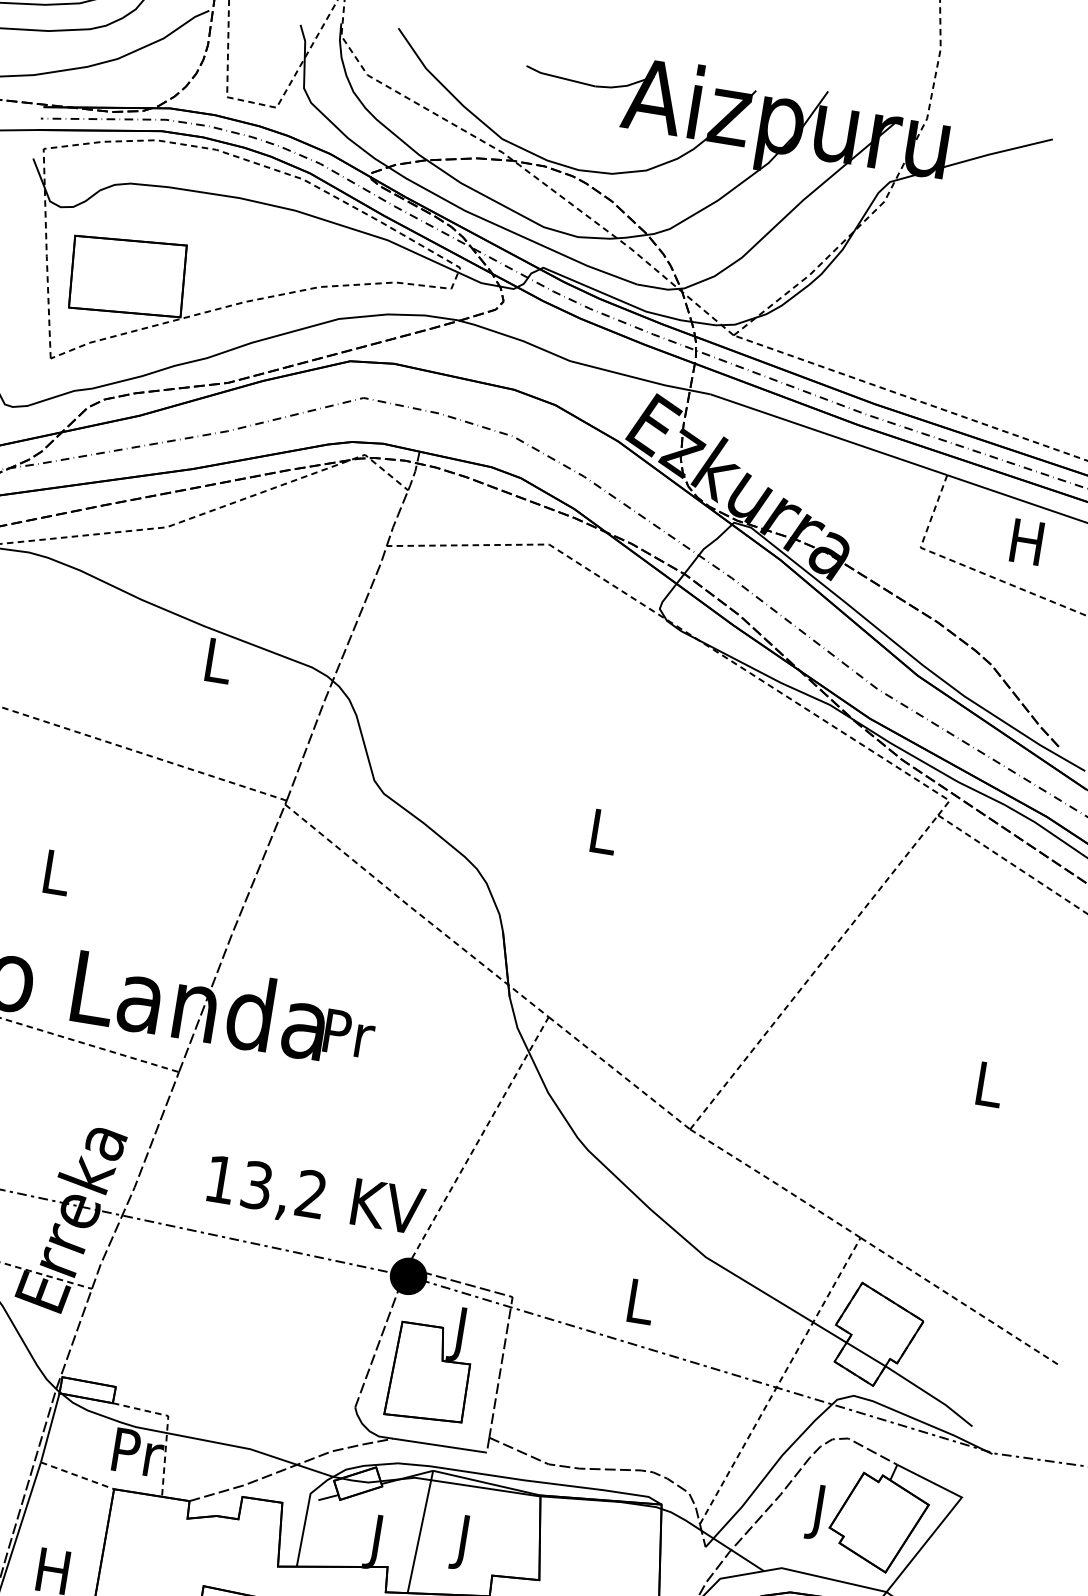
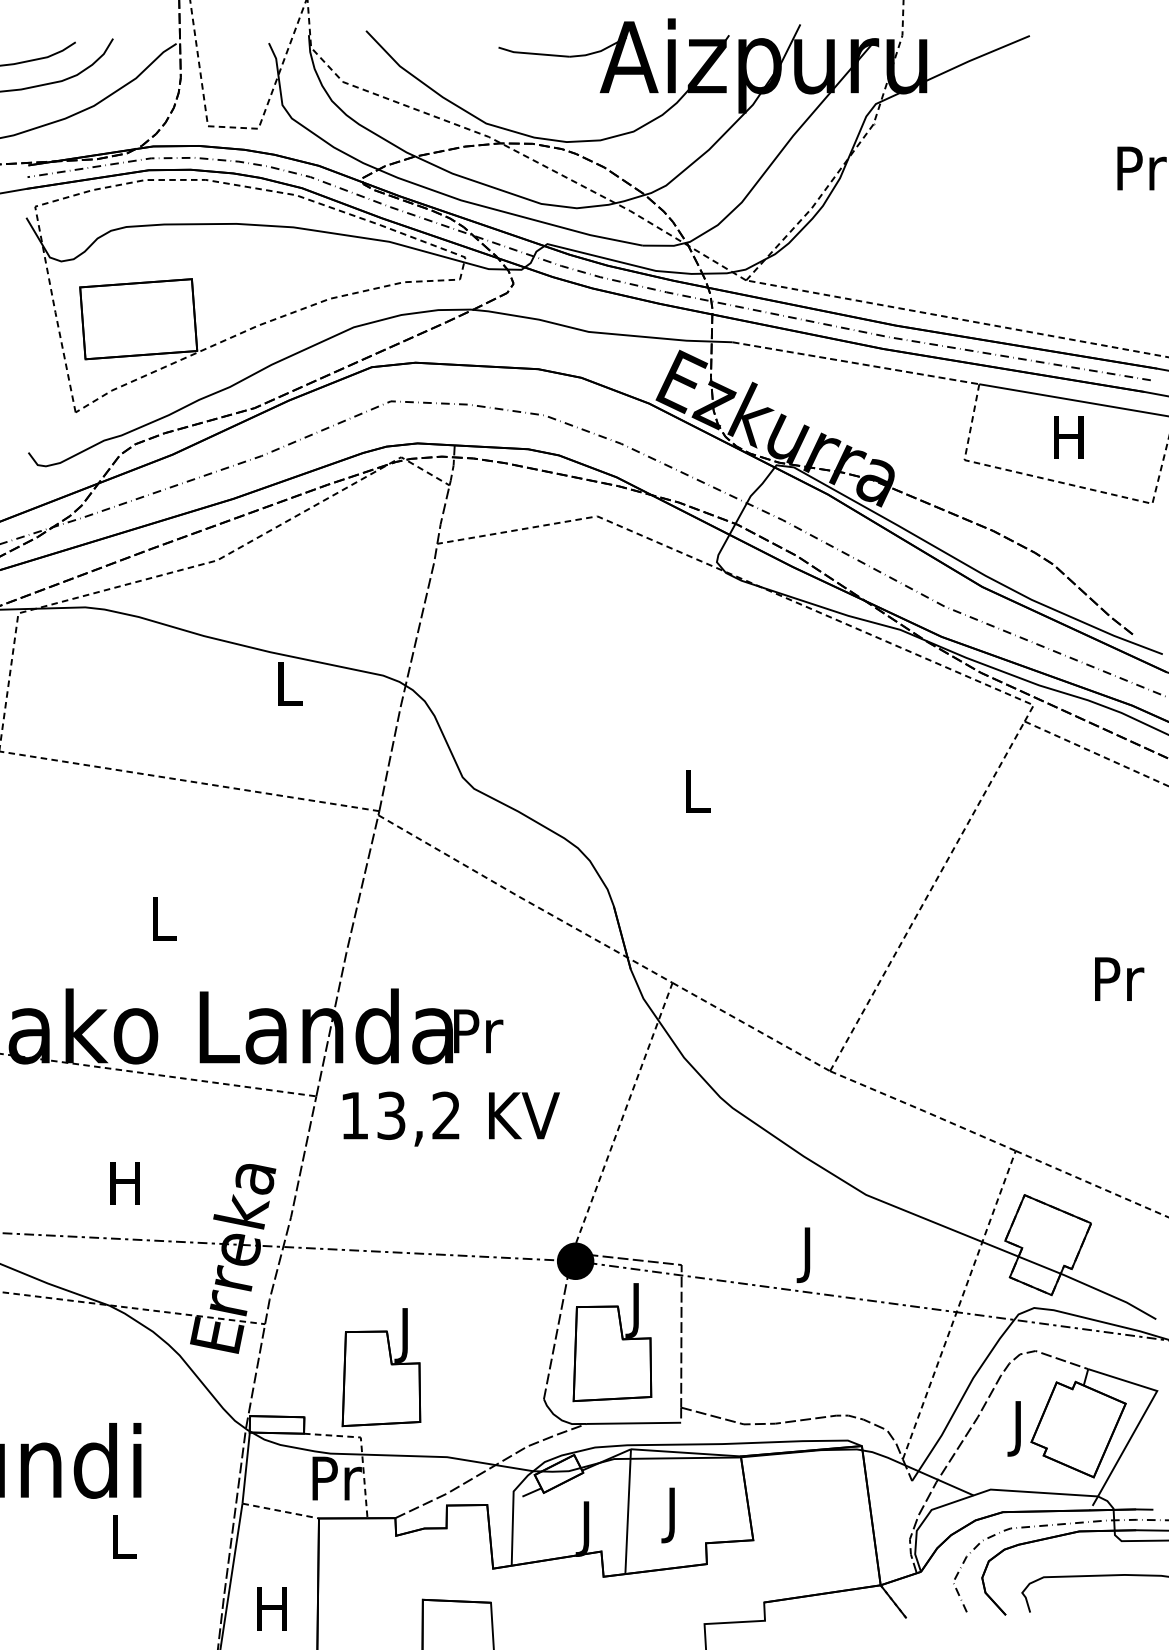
line: (829, 435) -> (856, 363), solid -> dashed
text: (990, 1084) -> (1119, 978), L -> Pr
text: (314, 1197) -> (450, 1118), moved
text: (639, 1307) -> (808, 1255), L -> J
part: (199, 1350) -> (381, 1367), added

